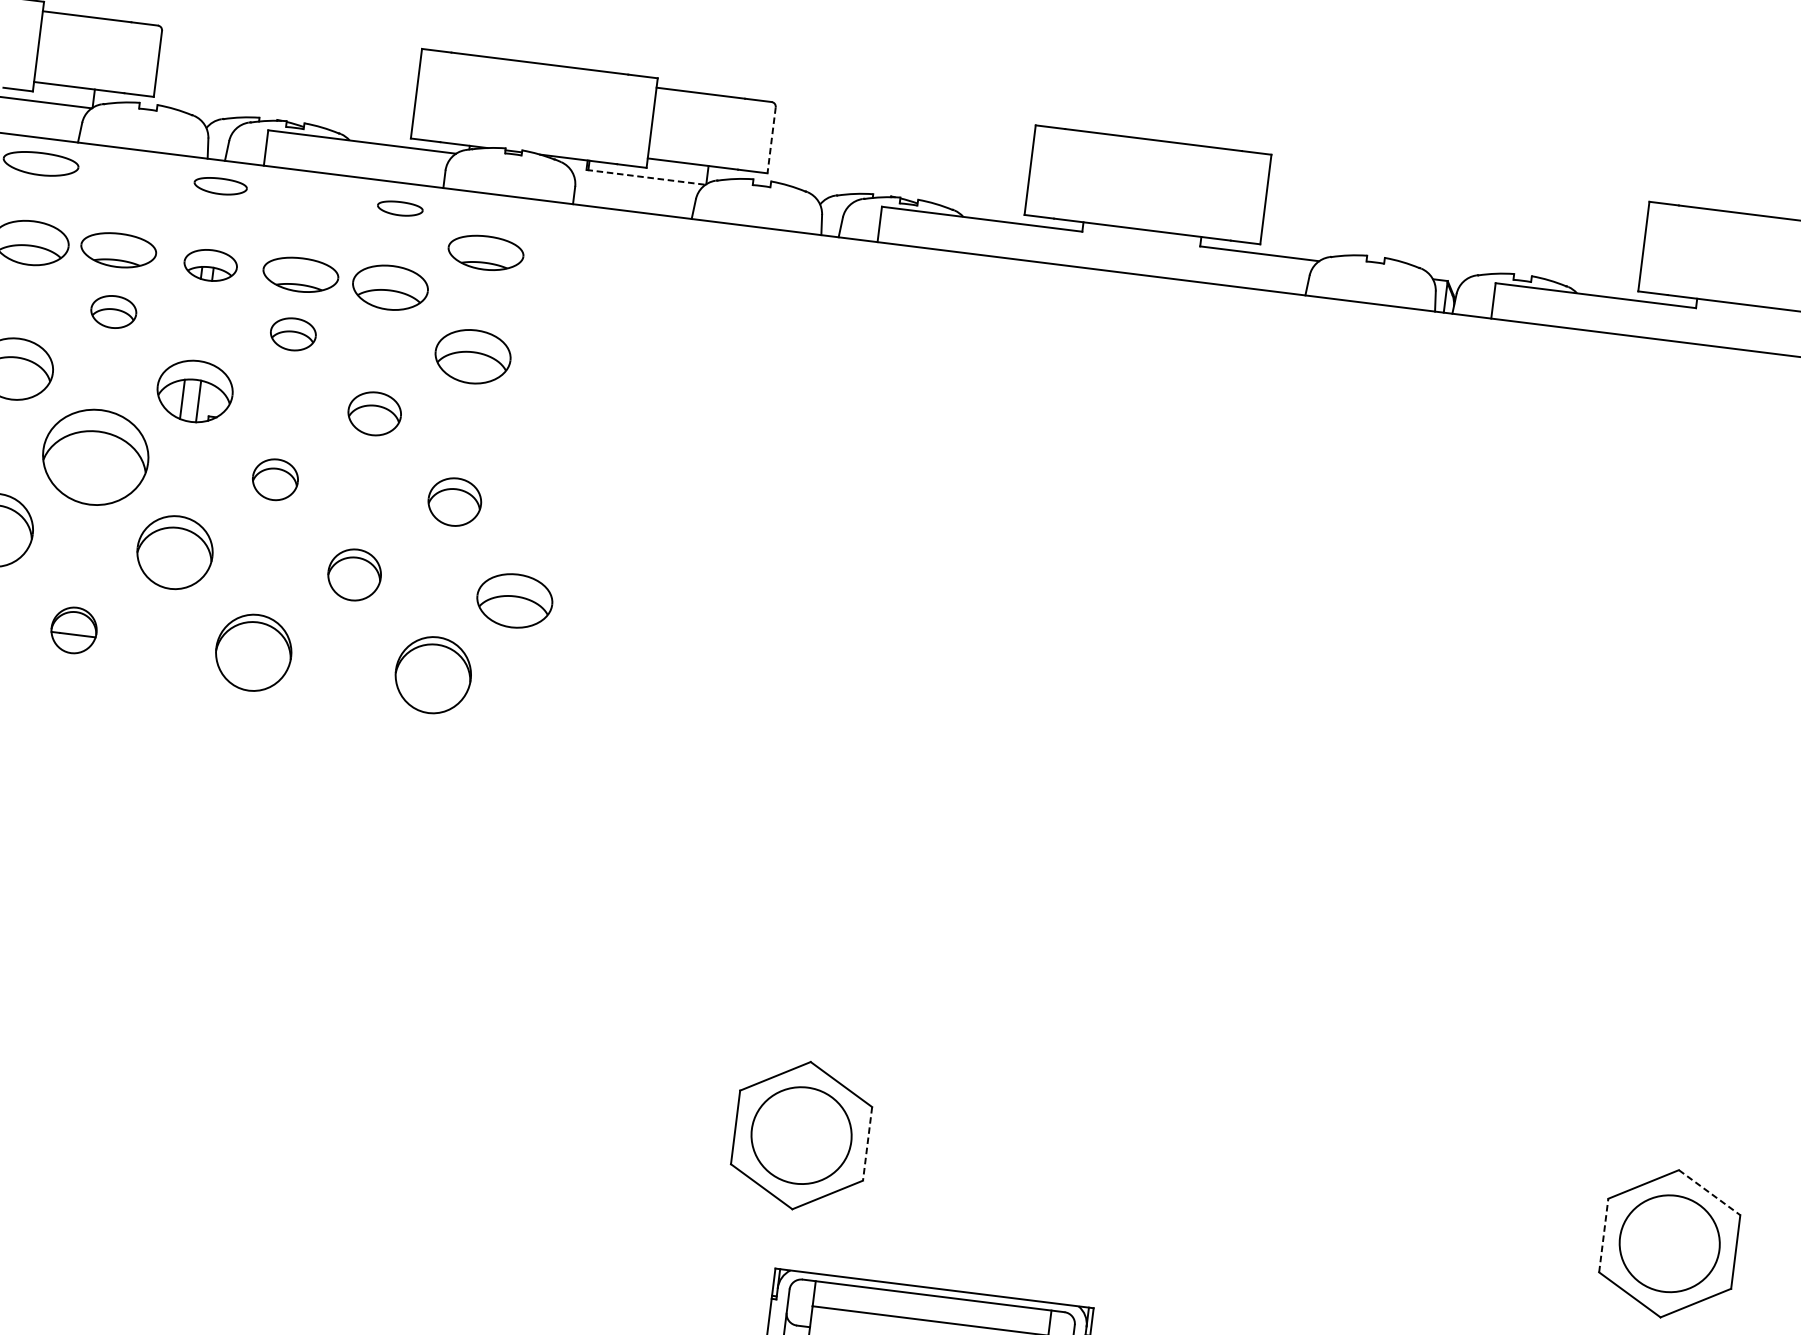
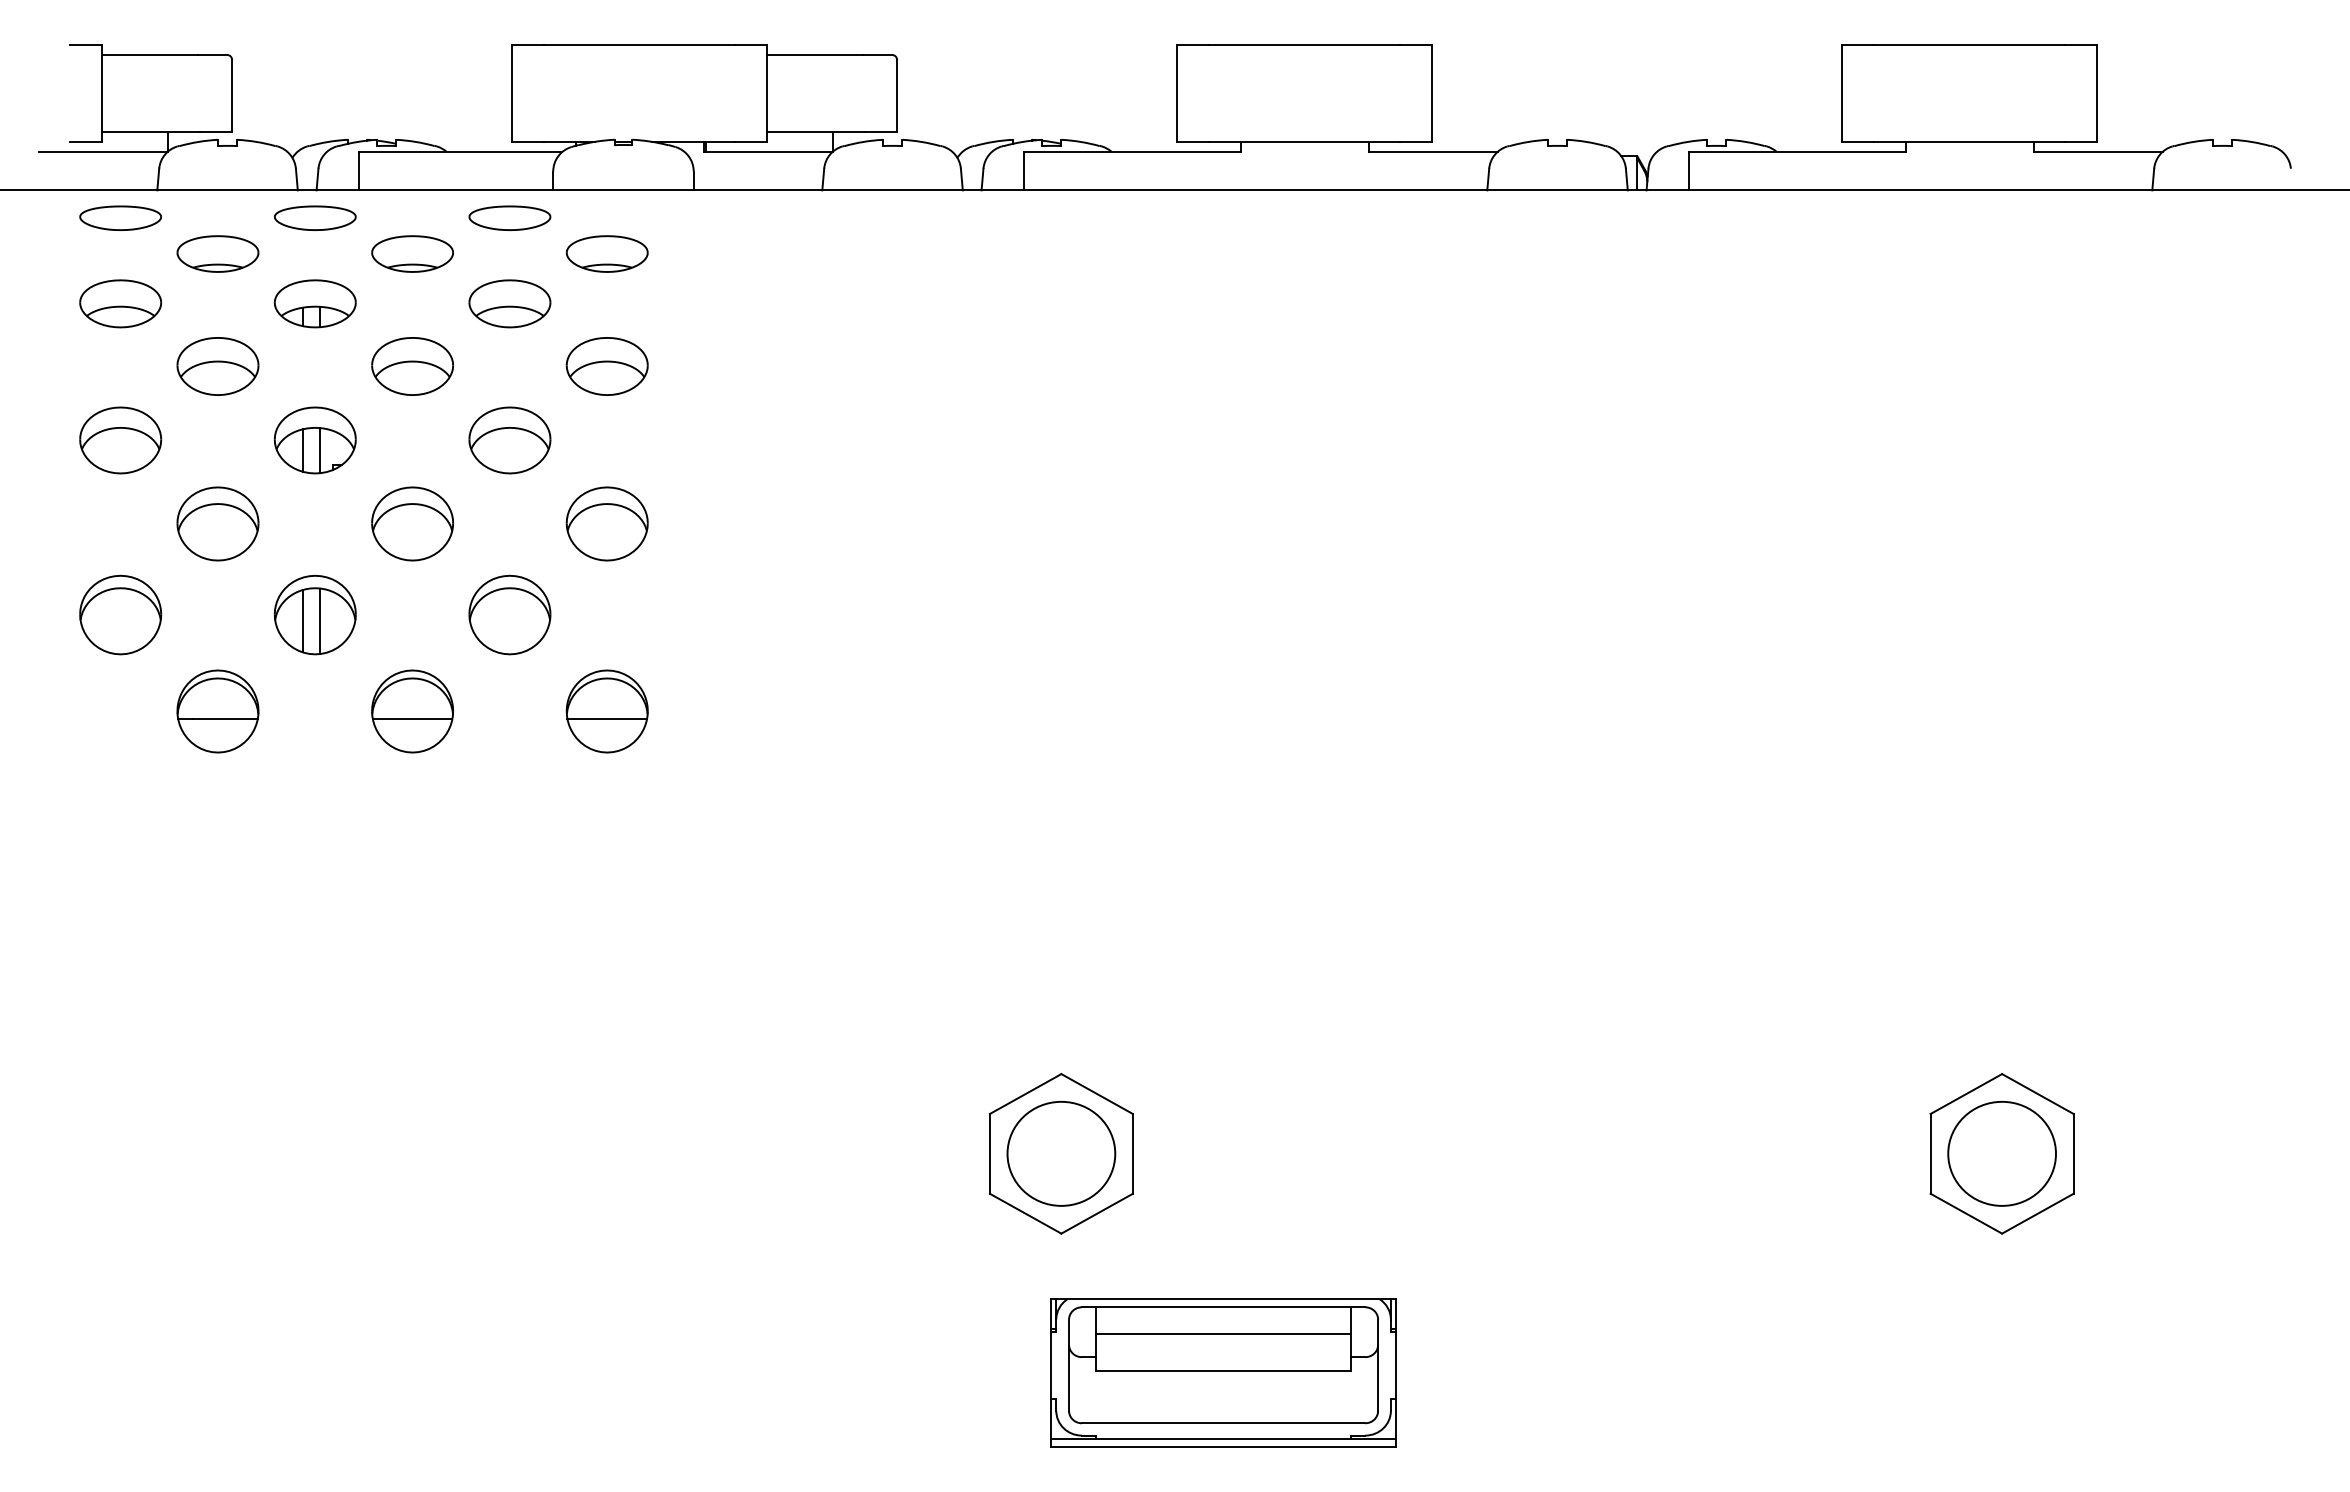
line: (771, 140) -> (897, 95), dashed -> solid
line: (646, 177) -> (768, 152), dashed -> solid
part: (220, 185) -> (315, 217), size x1.43
part: (399, 208) -> (509, 217), size x1.67
part: (118, 249) -> (217, 253), moved
part: (210, 265) -> (314, 303), size x1.43
part: (300, 274) -> (412, 253), moved
part: (113, 312) -> (217, 366), size x1.67
part: (293, 334) -> (412, 366), size x1.67
part: (374, 413) -> (509, 440), size x1.43
part: (95, 456) -> (217, 523), size x0.71
part: (275, 479) -> (412, 523), size x1.67
part: (454, 501) -> (606, 523), size x1.43
line: (162, 556) -> (302, 620), added
line: (179, 559) -> (320, 621), added
part: (354, 574) -> (509, 614), size x1.43
part: (514, 600) -> (683, 621), removed
part: (73, 630) -> (217, 711), size x1.67
line: (252, 660) -> (412, 719), added
line: (432, 682) -> (607, 719), added
line: (867, 1143) -> (1132, 1153), dashed -> solid
line: (1709, 1193) -> (2037, 1094), dashed -> solid
line: (1603, 1235) -> (1930, 1153), dashed -> solid

